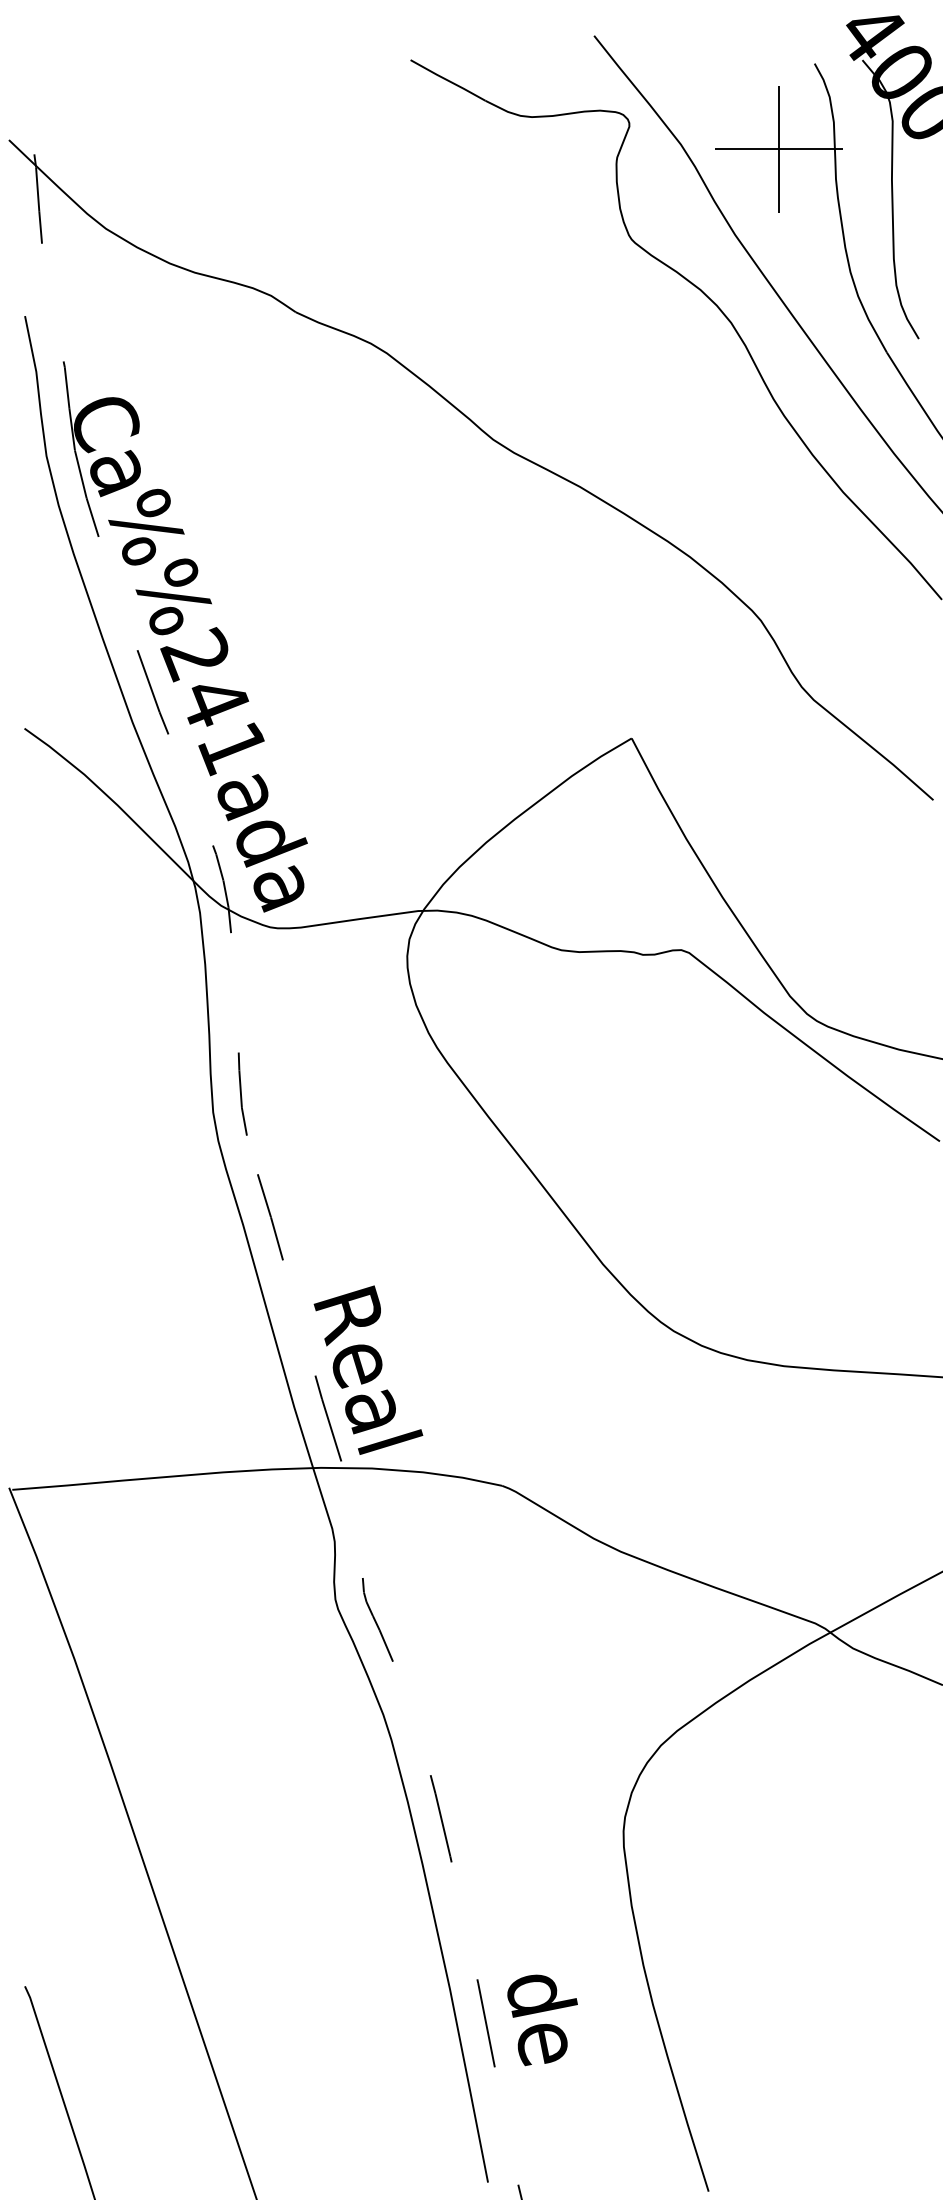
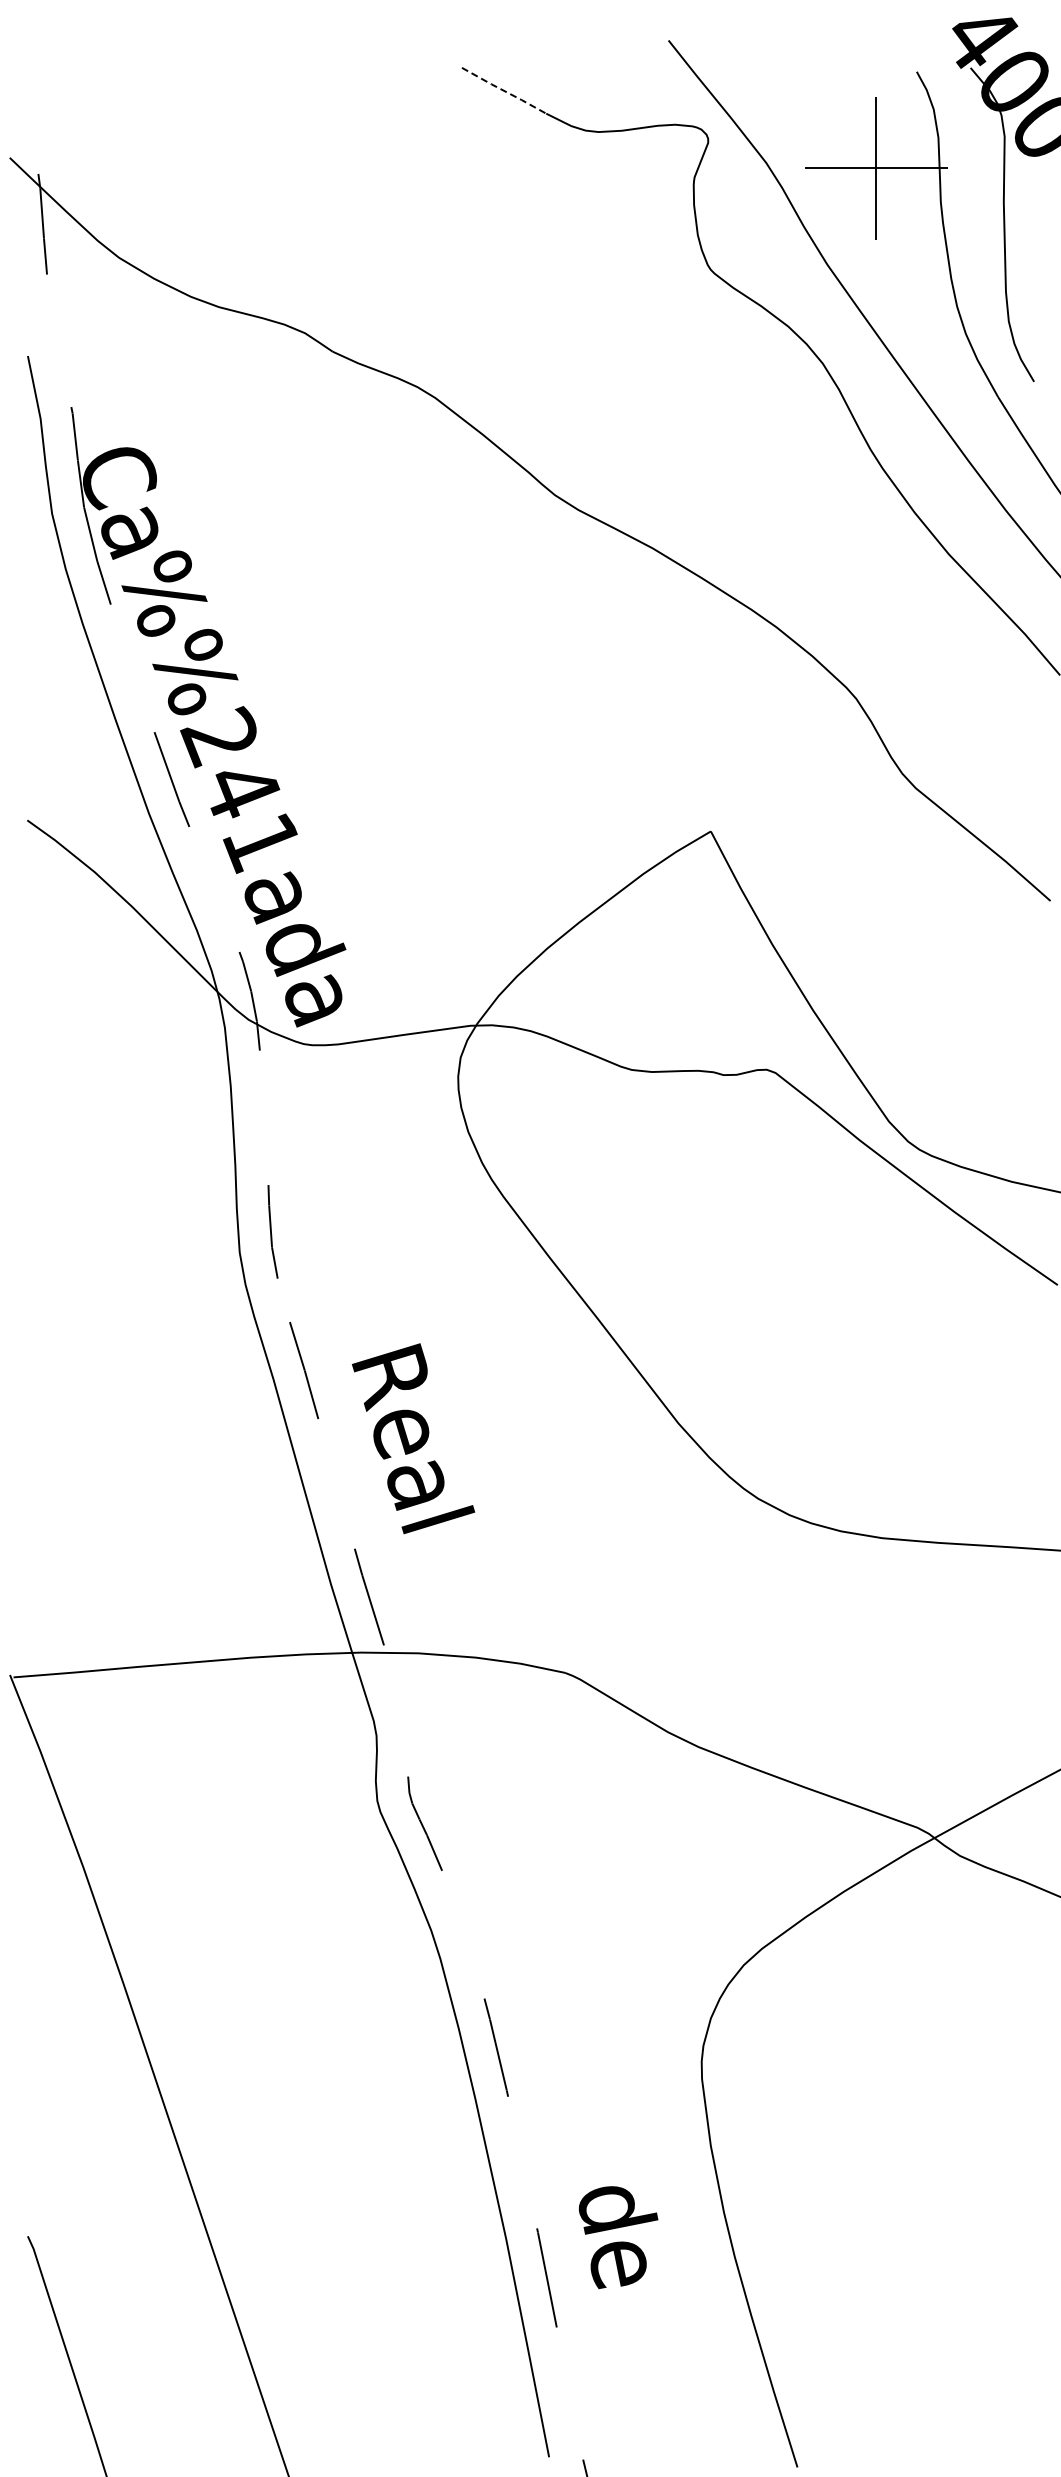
line: (448, 81) -> (504, 91), solid -> dashed
text: (368, 1370) -> (413, 1438), moved
text: (542, 2020) -> (618, 2237), moved

